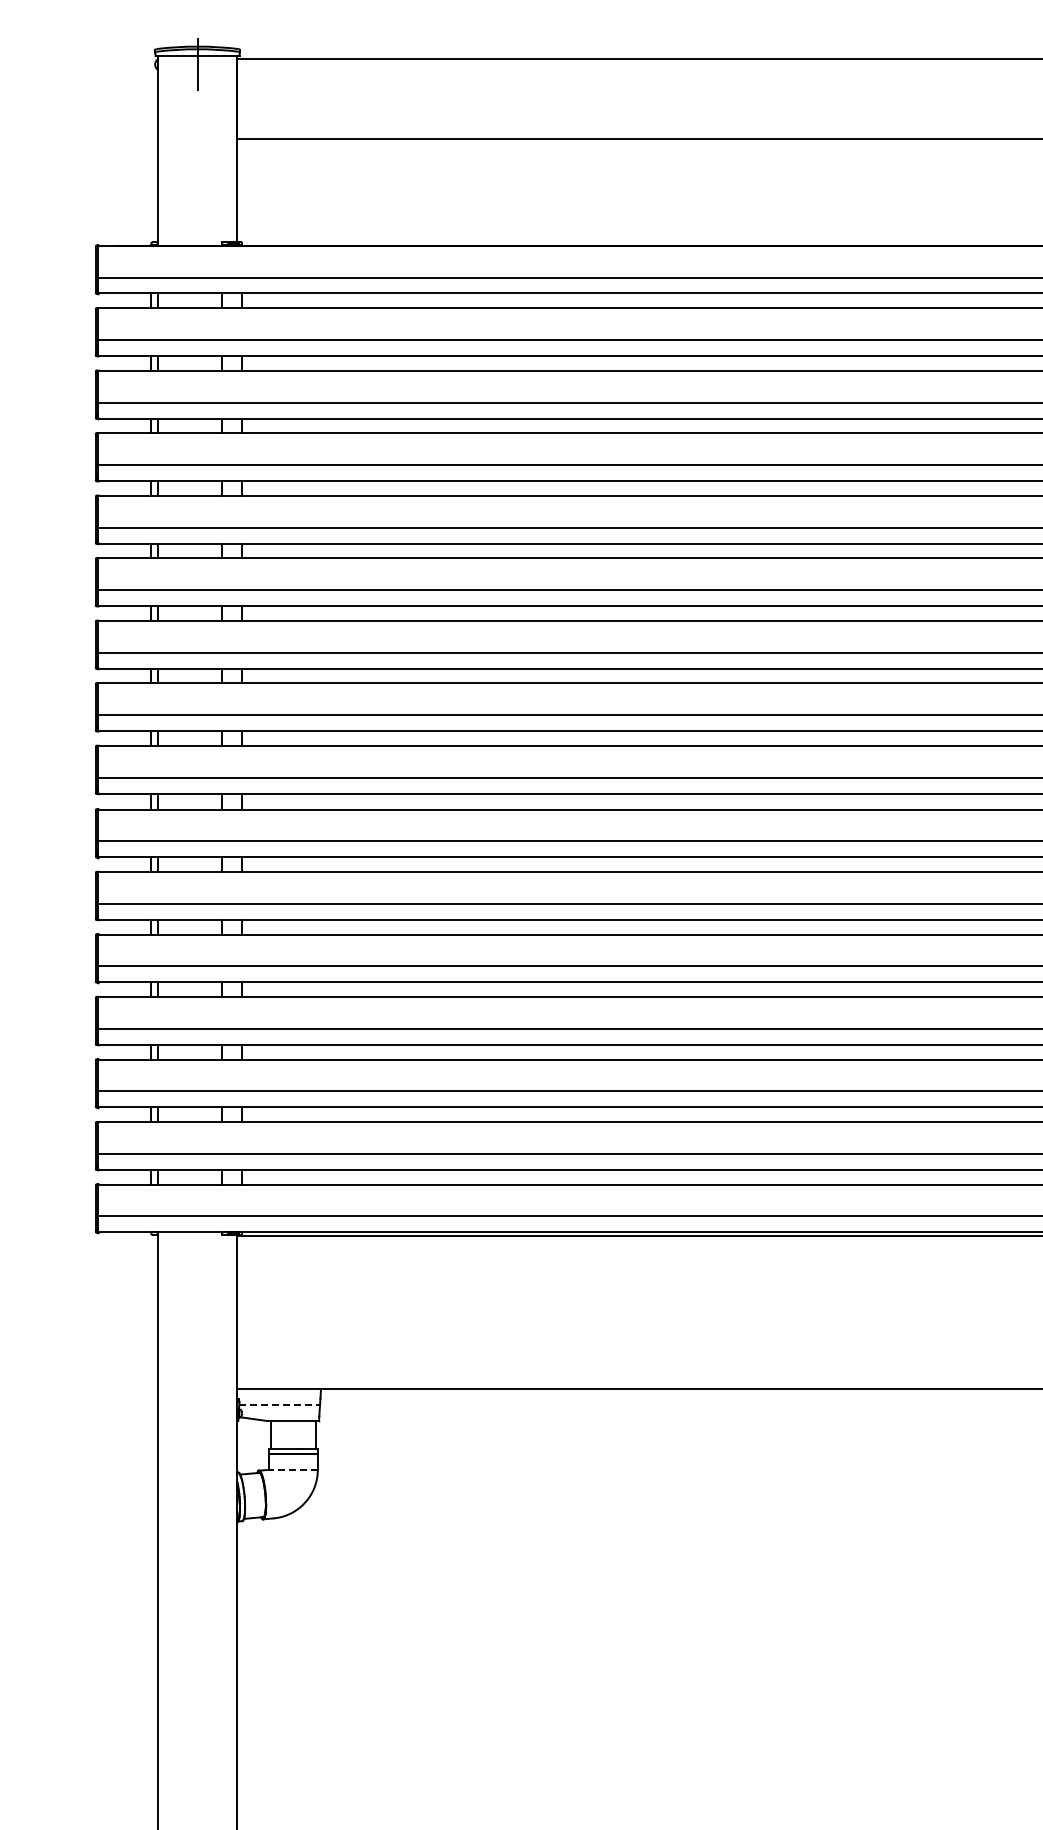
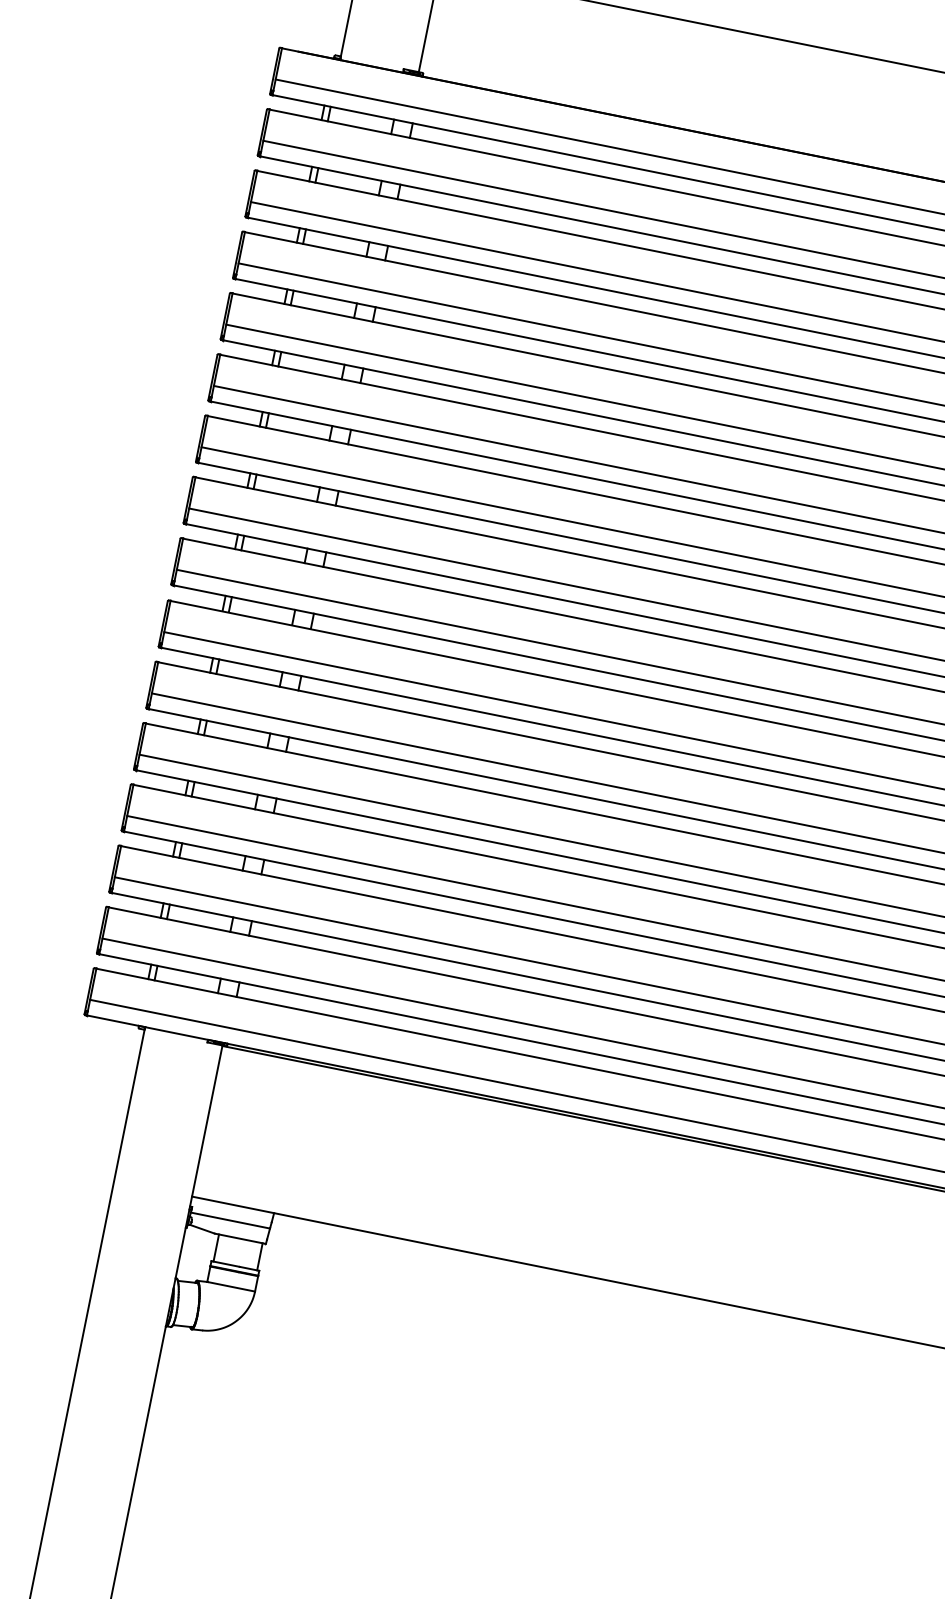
line: (279, 1405) -> (230, 1220), dashed -> solid
line: (293, 1469) -> (231, 1286), dashed -> solid

